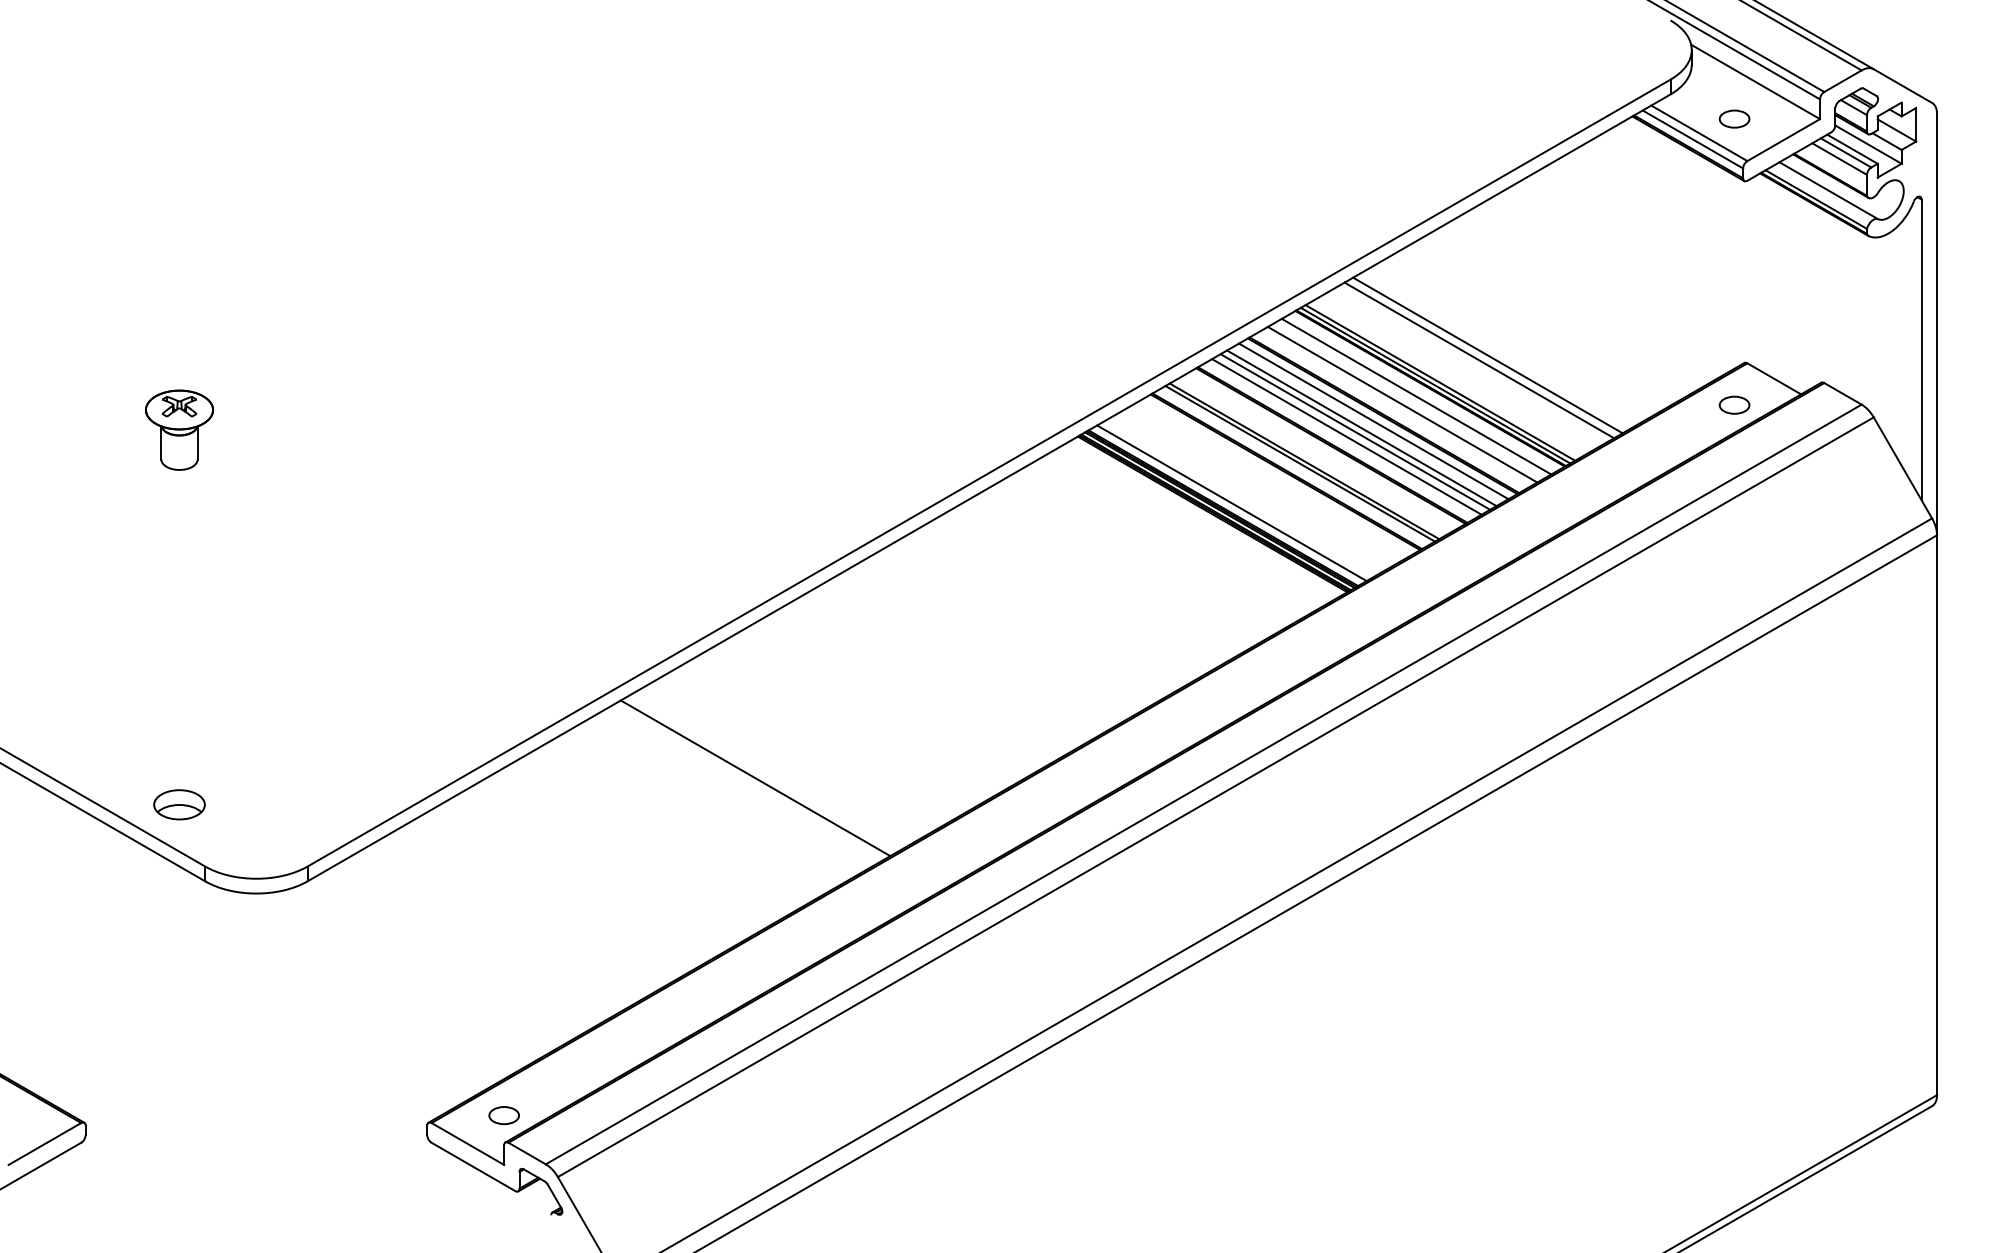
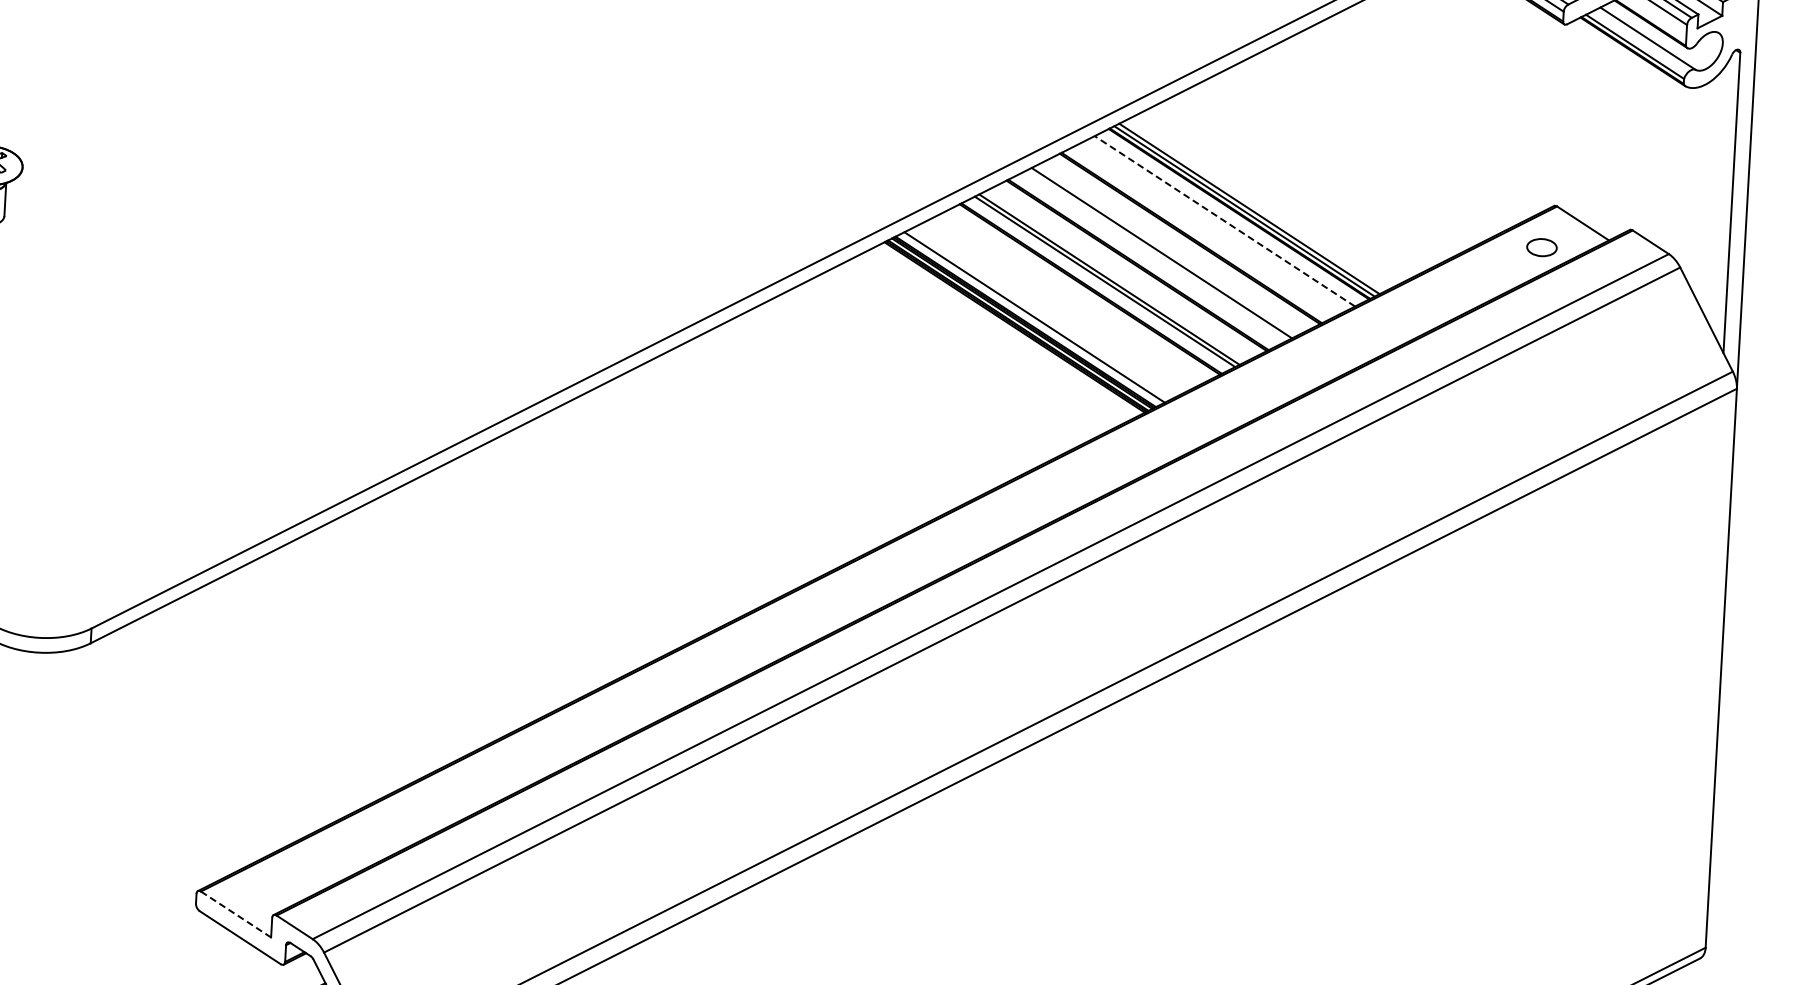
line: (1487, 355) -> (1298, 184), removed
line: (1479, 360) -> (1289, 188), removed
line: (1416, 396) -> (1224, 221), solid -> dashed
line: (1402, 404) -> (1210, 228), removed
line: (1373, 421) -> (1180, 243), removed
line: (1361, 428) -> (1168, 250), removed
line: (1346, 436) -> (1152, 257), removed
line: (755, 778) -> (543, 565), removed
part: (503, 1115) -> (273, 888), removed
line: (467, 1143) -> (235, 914), solid -> dashed

